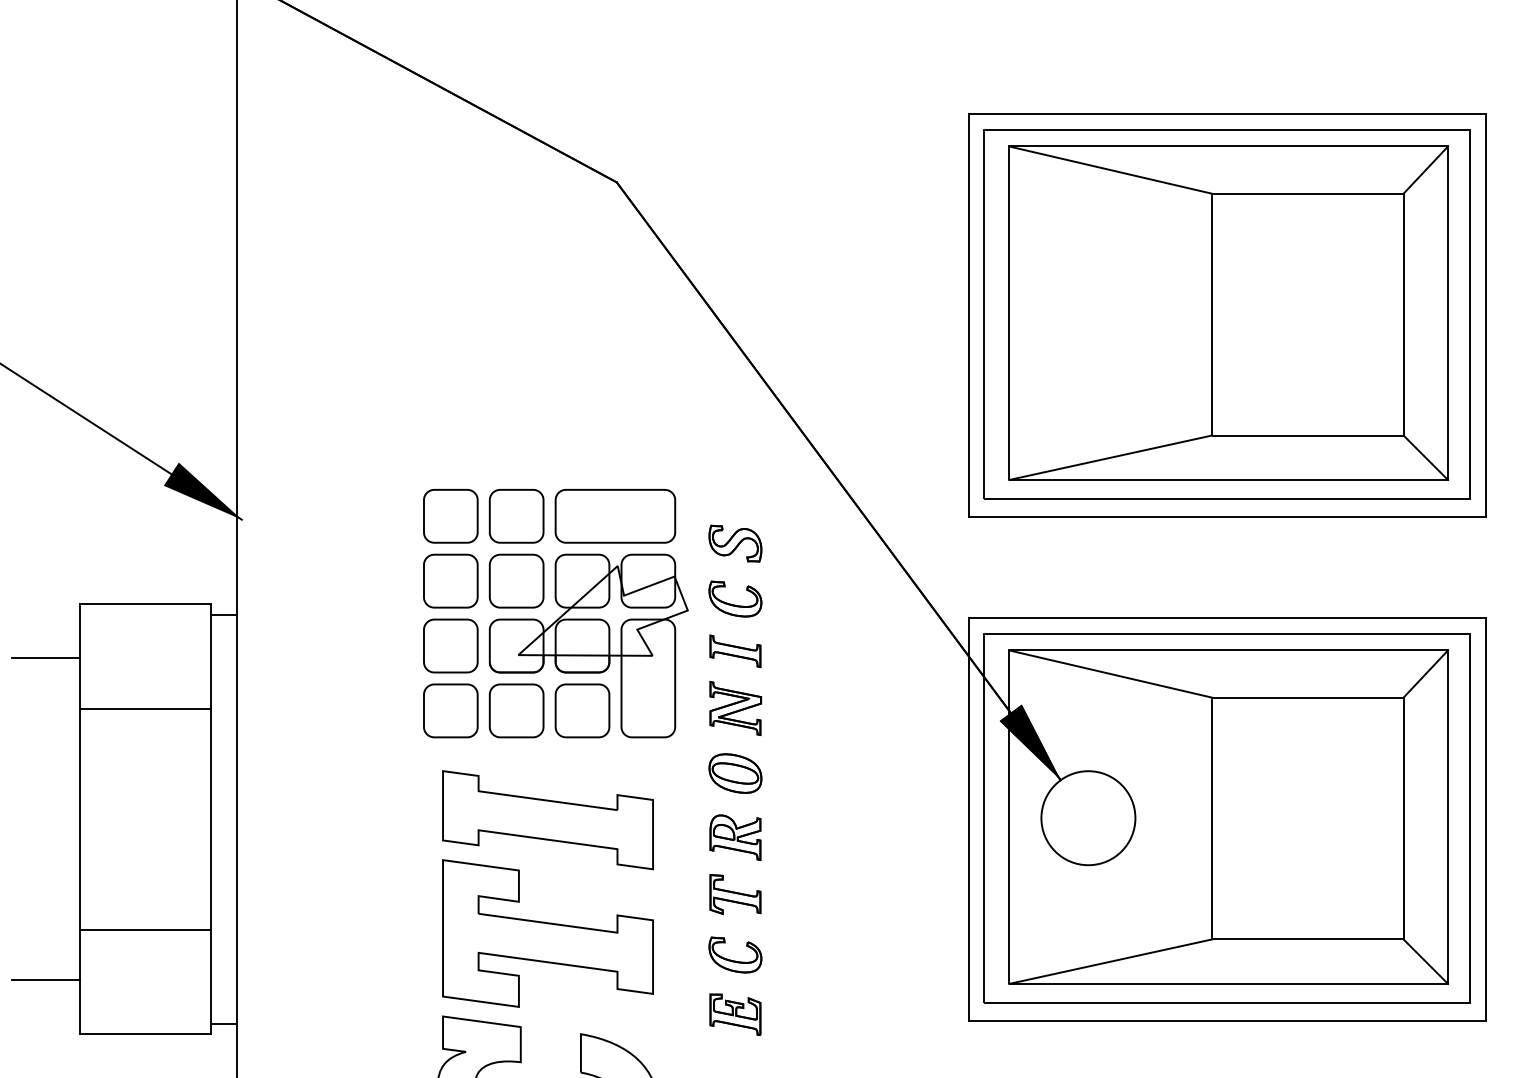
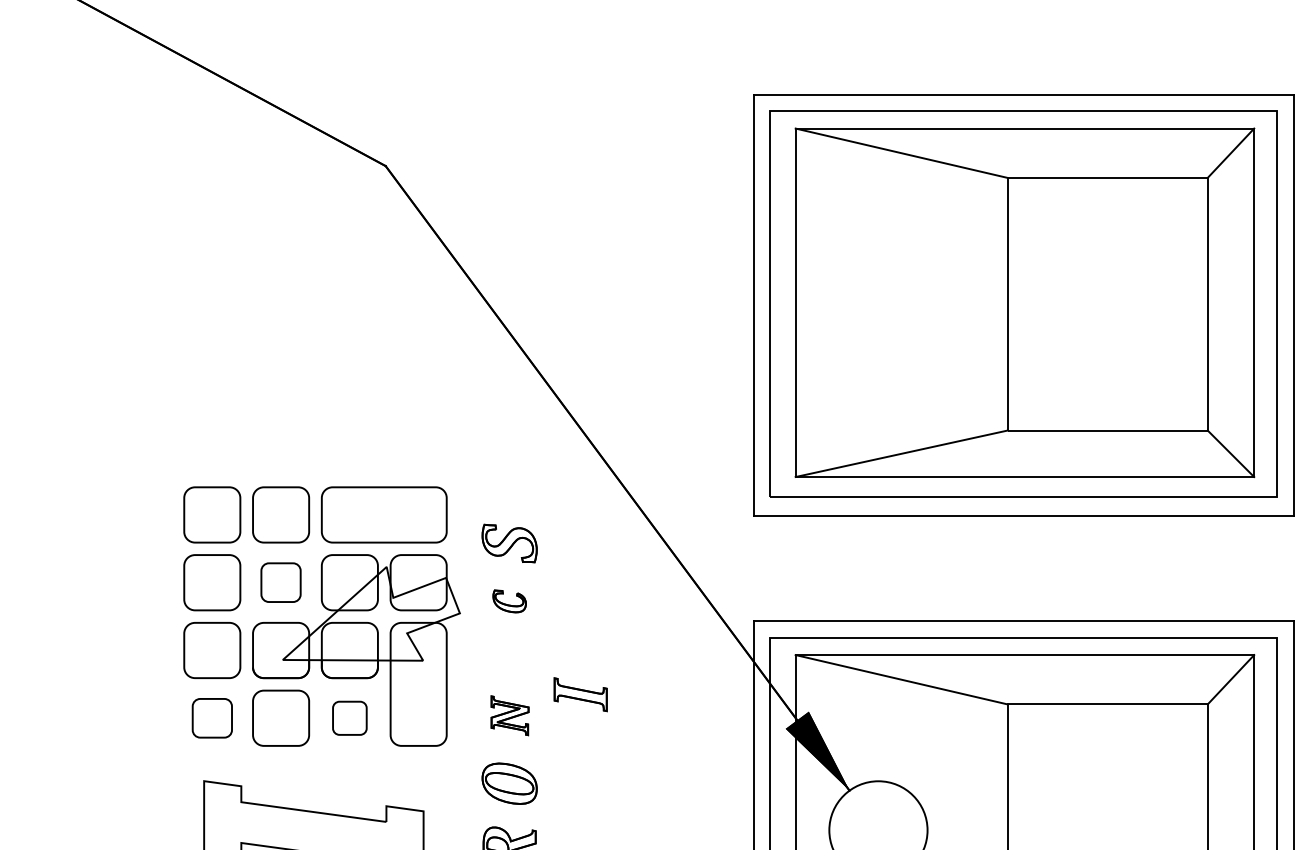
part: (516, 580) -> (280, 582), size x0.7
part: (735, 598) -> (509, 600), size x0.6
part: (735, 651) -> (580, 694), moved
part: (735, 708) -> (509, 715), size x0.7
part: (450, 710) -> (211, 717), size x0.7
part: (582, 710) -> (349, 717), size x0.6

